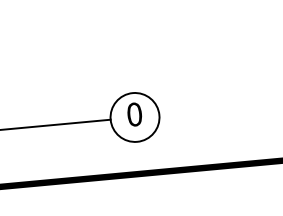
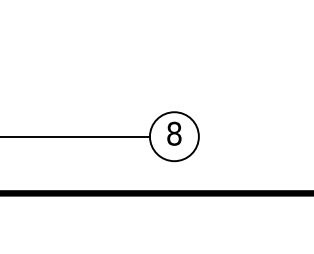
text: (134, 114) -> (174, 133), 0 -> 8

